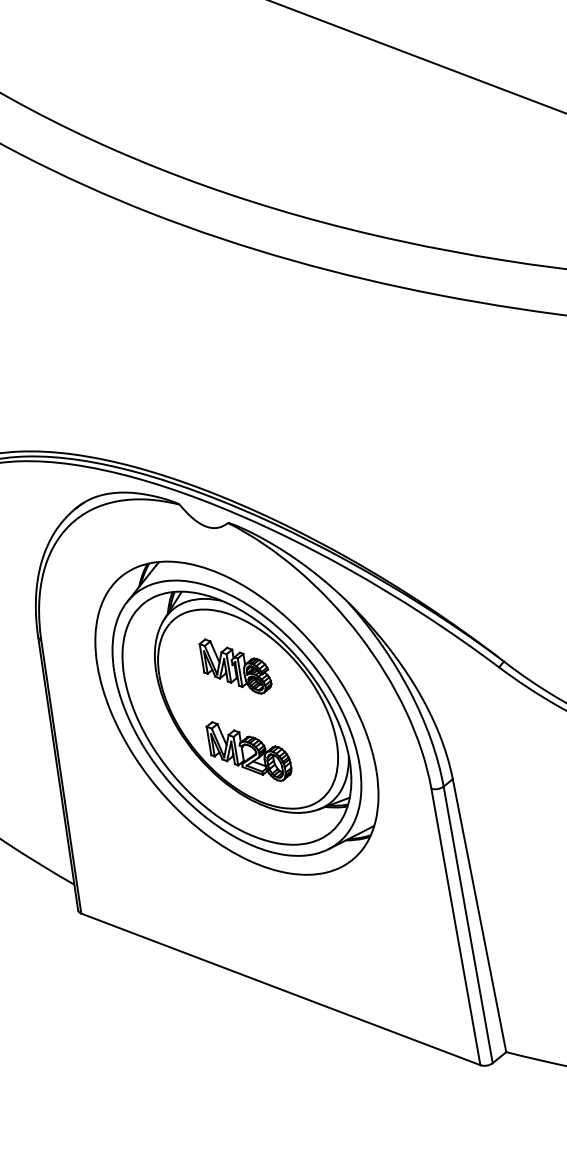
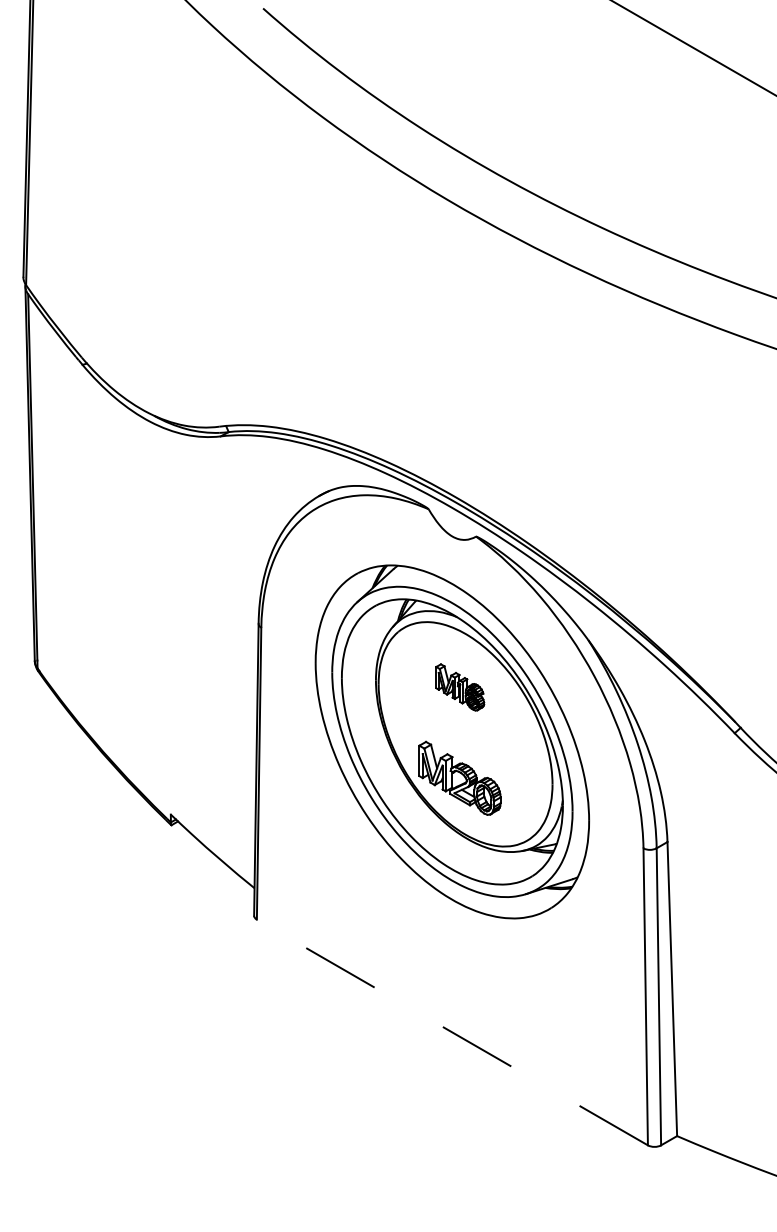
part: (236, 666) -> (460, 687), size x0.7
line: (280, 989) -> (452, 1032), solid -> dashed

